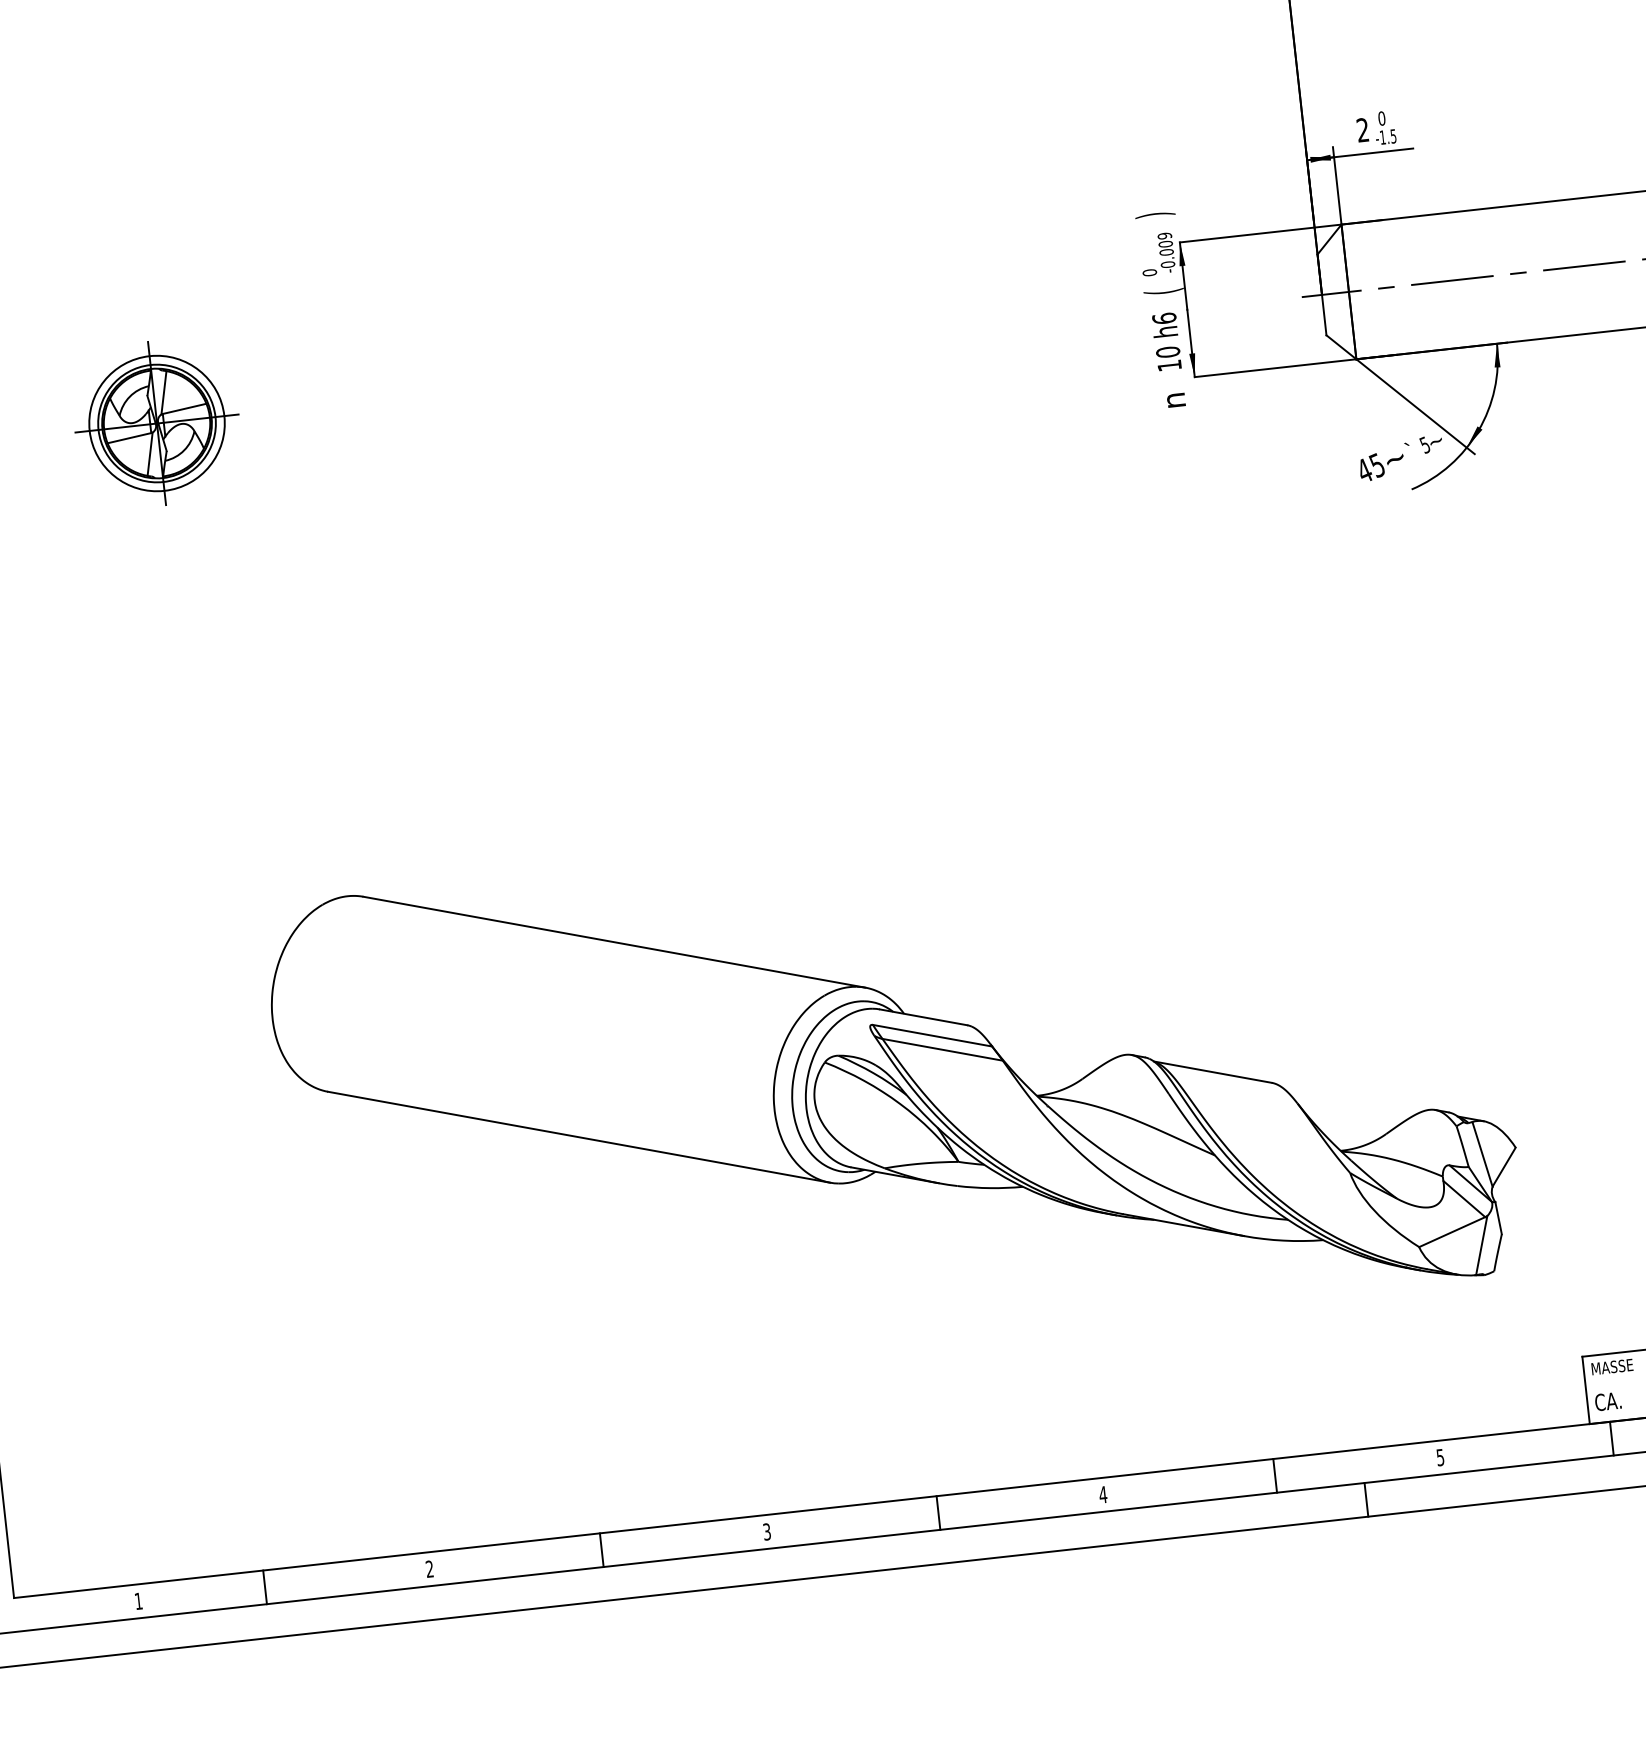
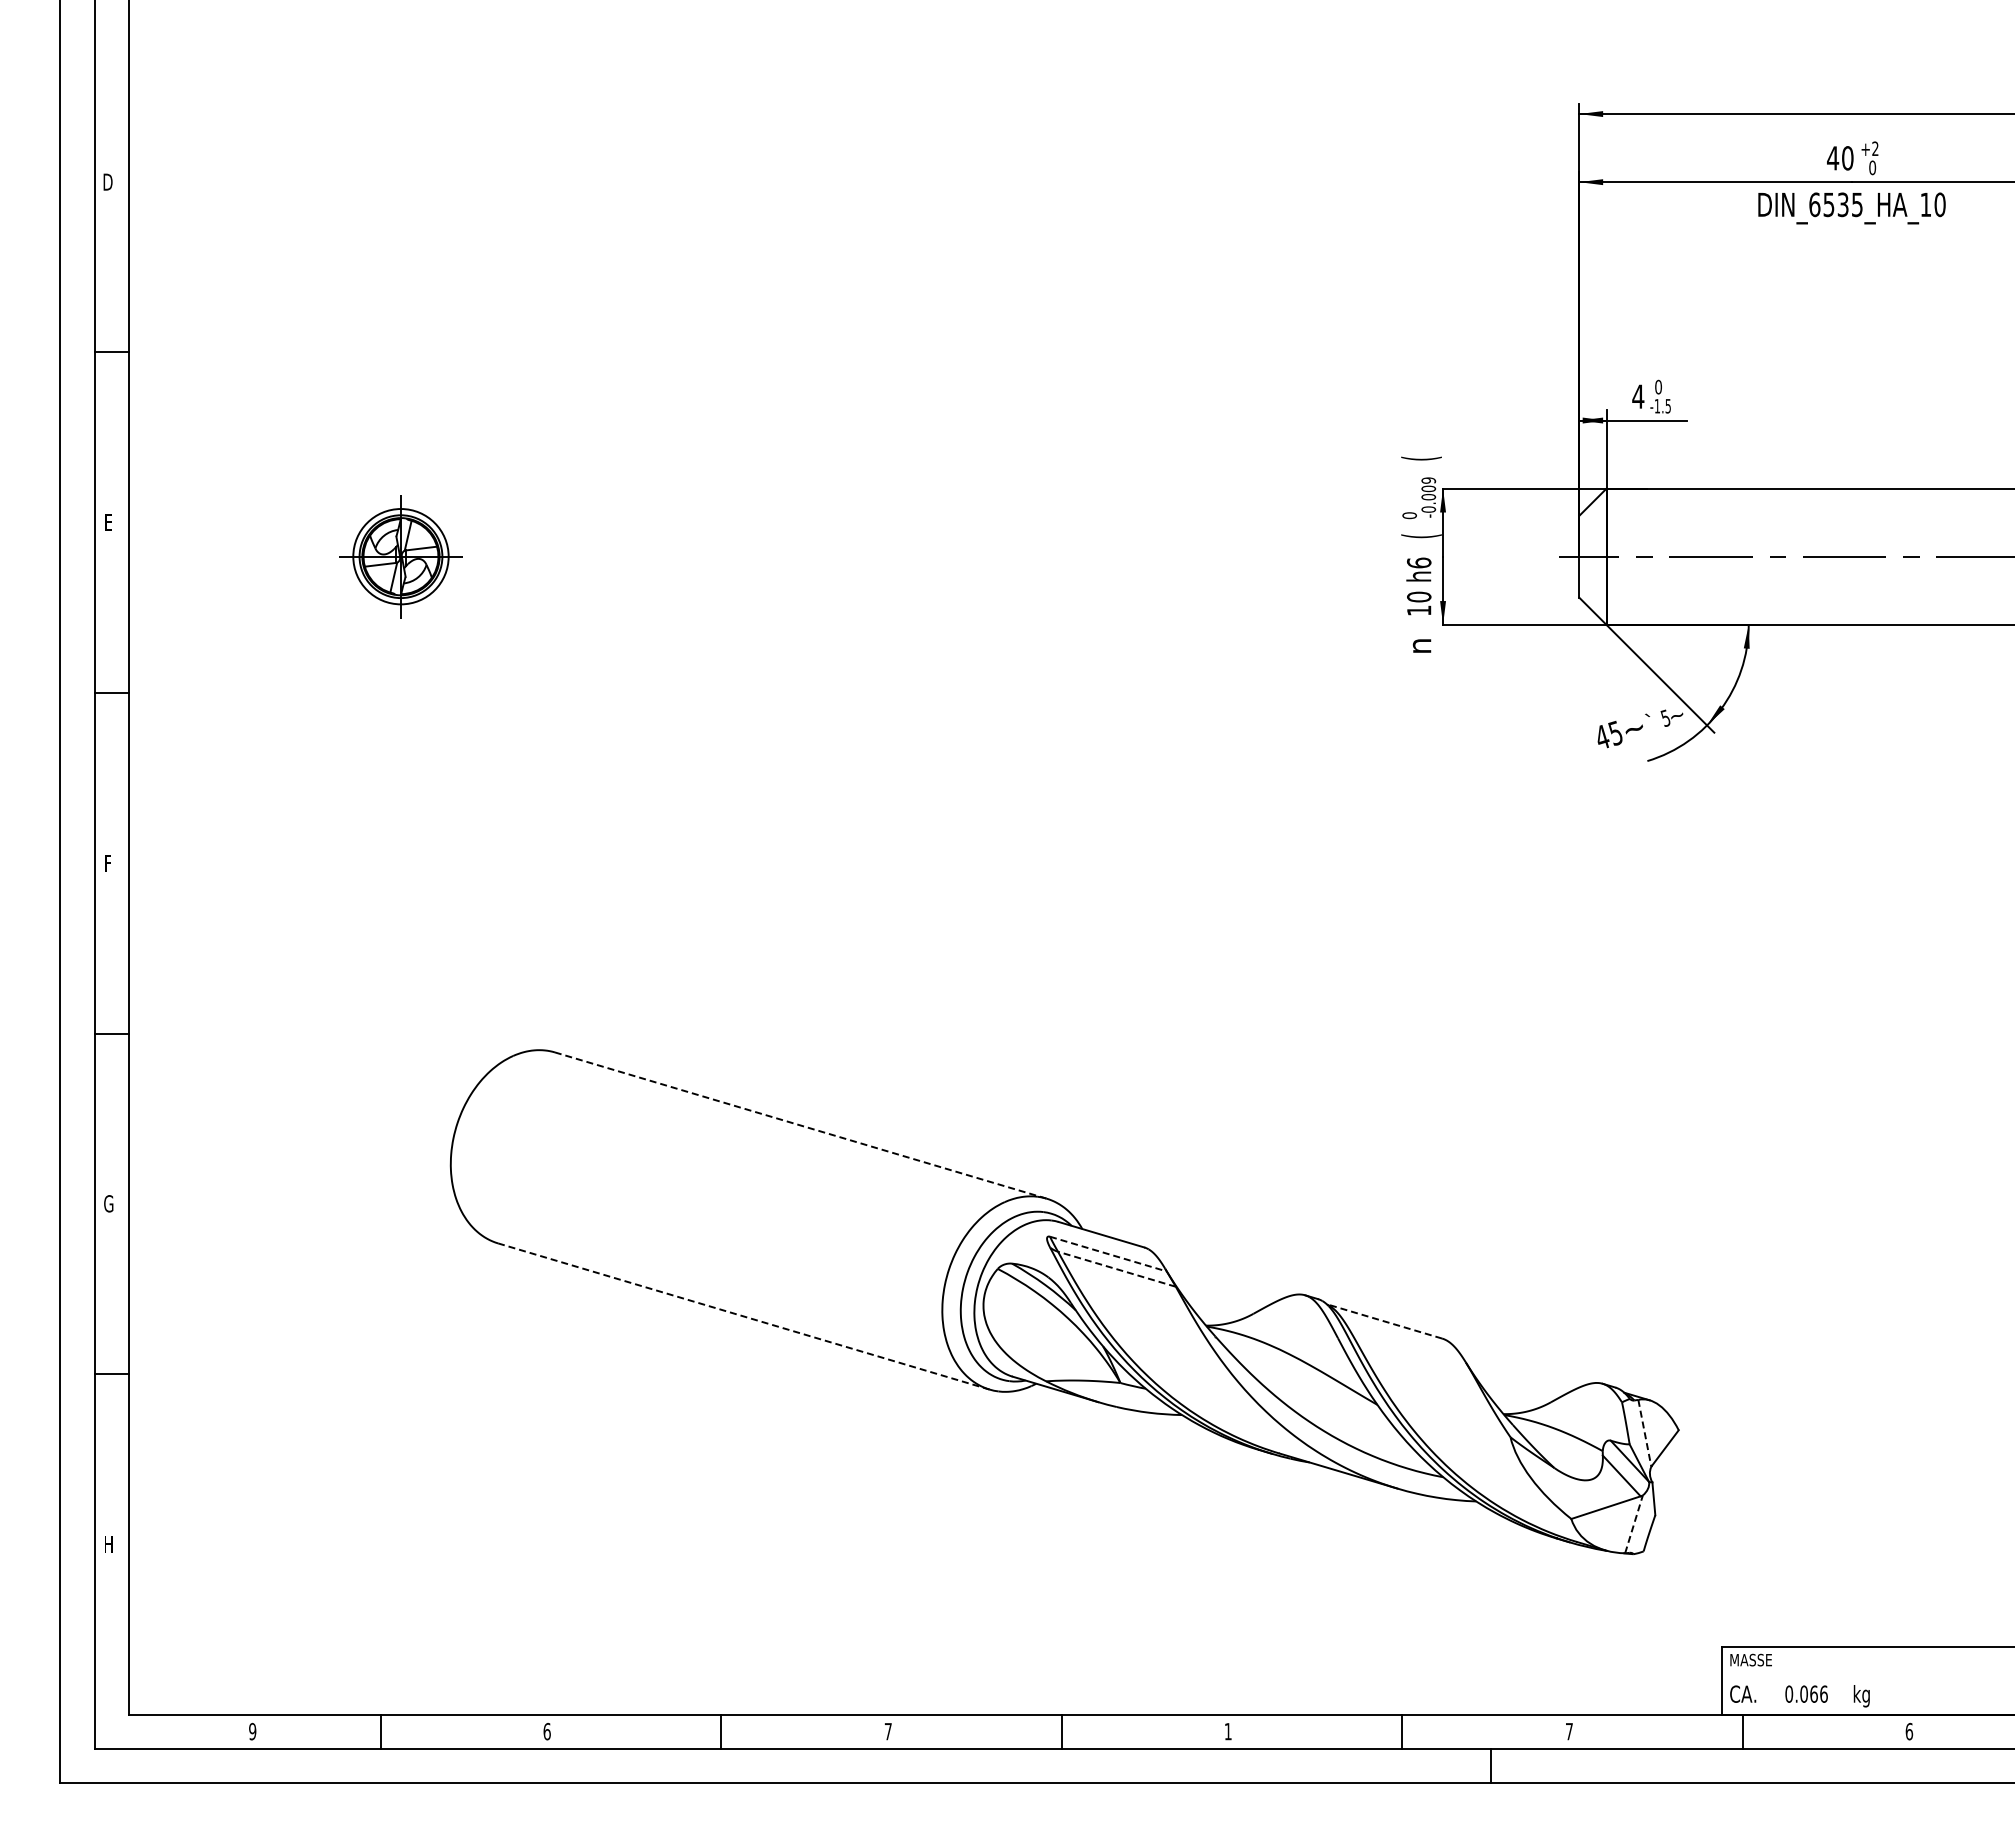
text: (1363, 129) -> (1638, 396), 2 -> 4
text: (1155, 214) -> (1421, 458), ) -> (
part: (156, 423) -> (400, 556), size x0.7
line: (614, 942) -> (800, 1125), solid -> dashed
line: (932, 1036) -> (1108, 1254), solid -> dashed
line: (942, 1050) -> (1116, 1269), solid -> dashed
line: (1211, 1072) -> (1383, 1321), solid -> dashed
line: (578, 1137) -> (743, 1316), solid -> dashed
line: (1482, 1154) -> (1644, 1433), solid -> dashed
line: (1482, 1244) -> (1634, 1523), solid -> dashed
text: (1440, 1457) -> (1569, 1731), 5 -> 7
text: (1103, 1494) -> (1228, 1731), 4 -> 1
text: (766, 1531) -> (887, 1731), 3 -> 7
text: (429, 1569) -> (546, 1731), 2 -> 6
text: (138, 1601) -> (252, 1731), 1 -> 9

